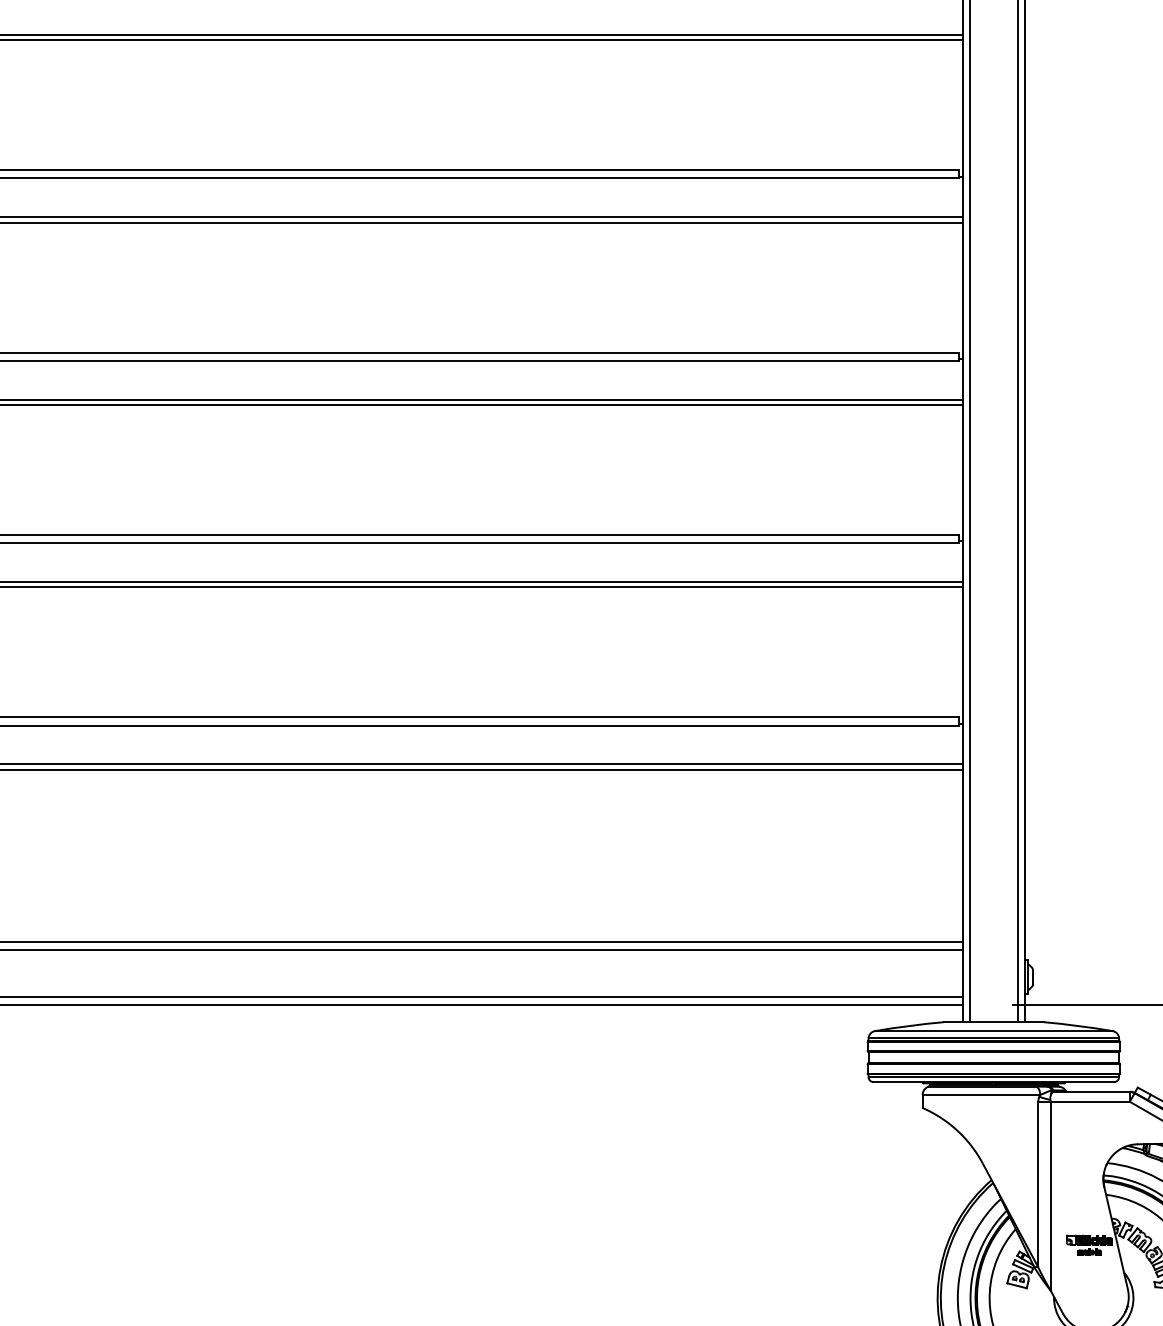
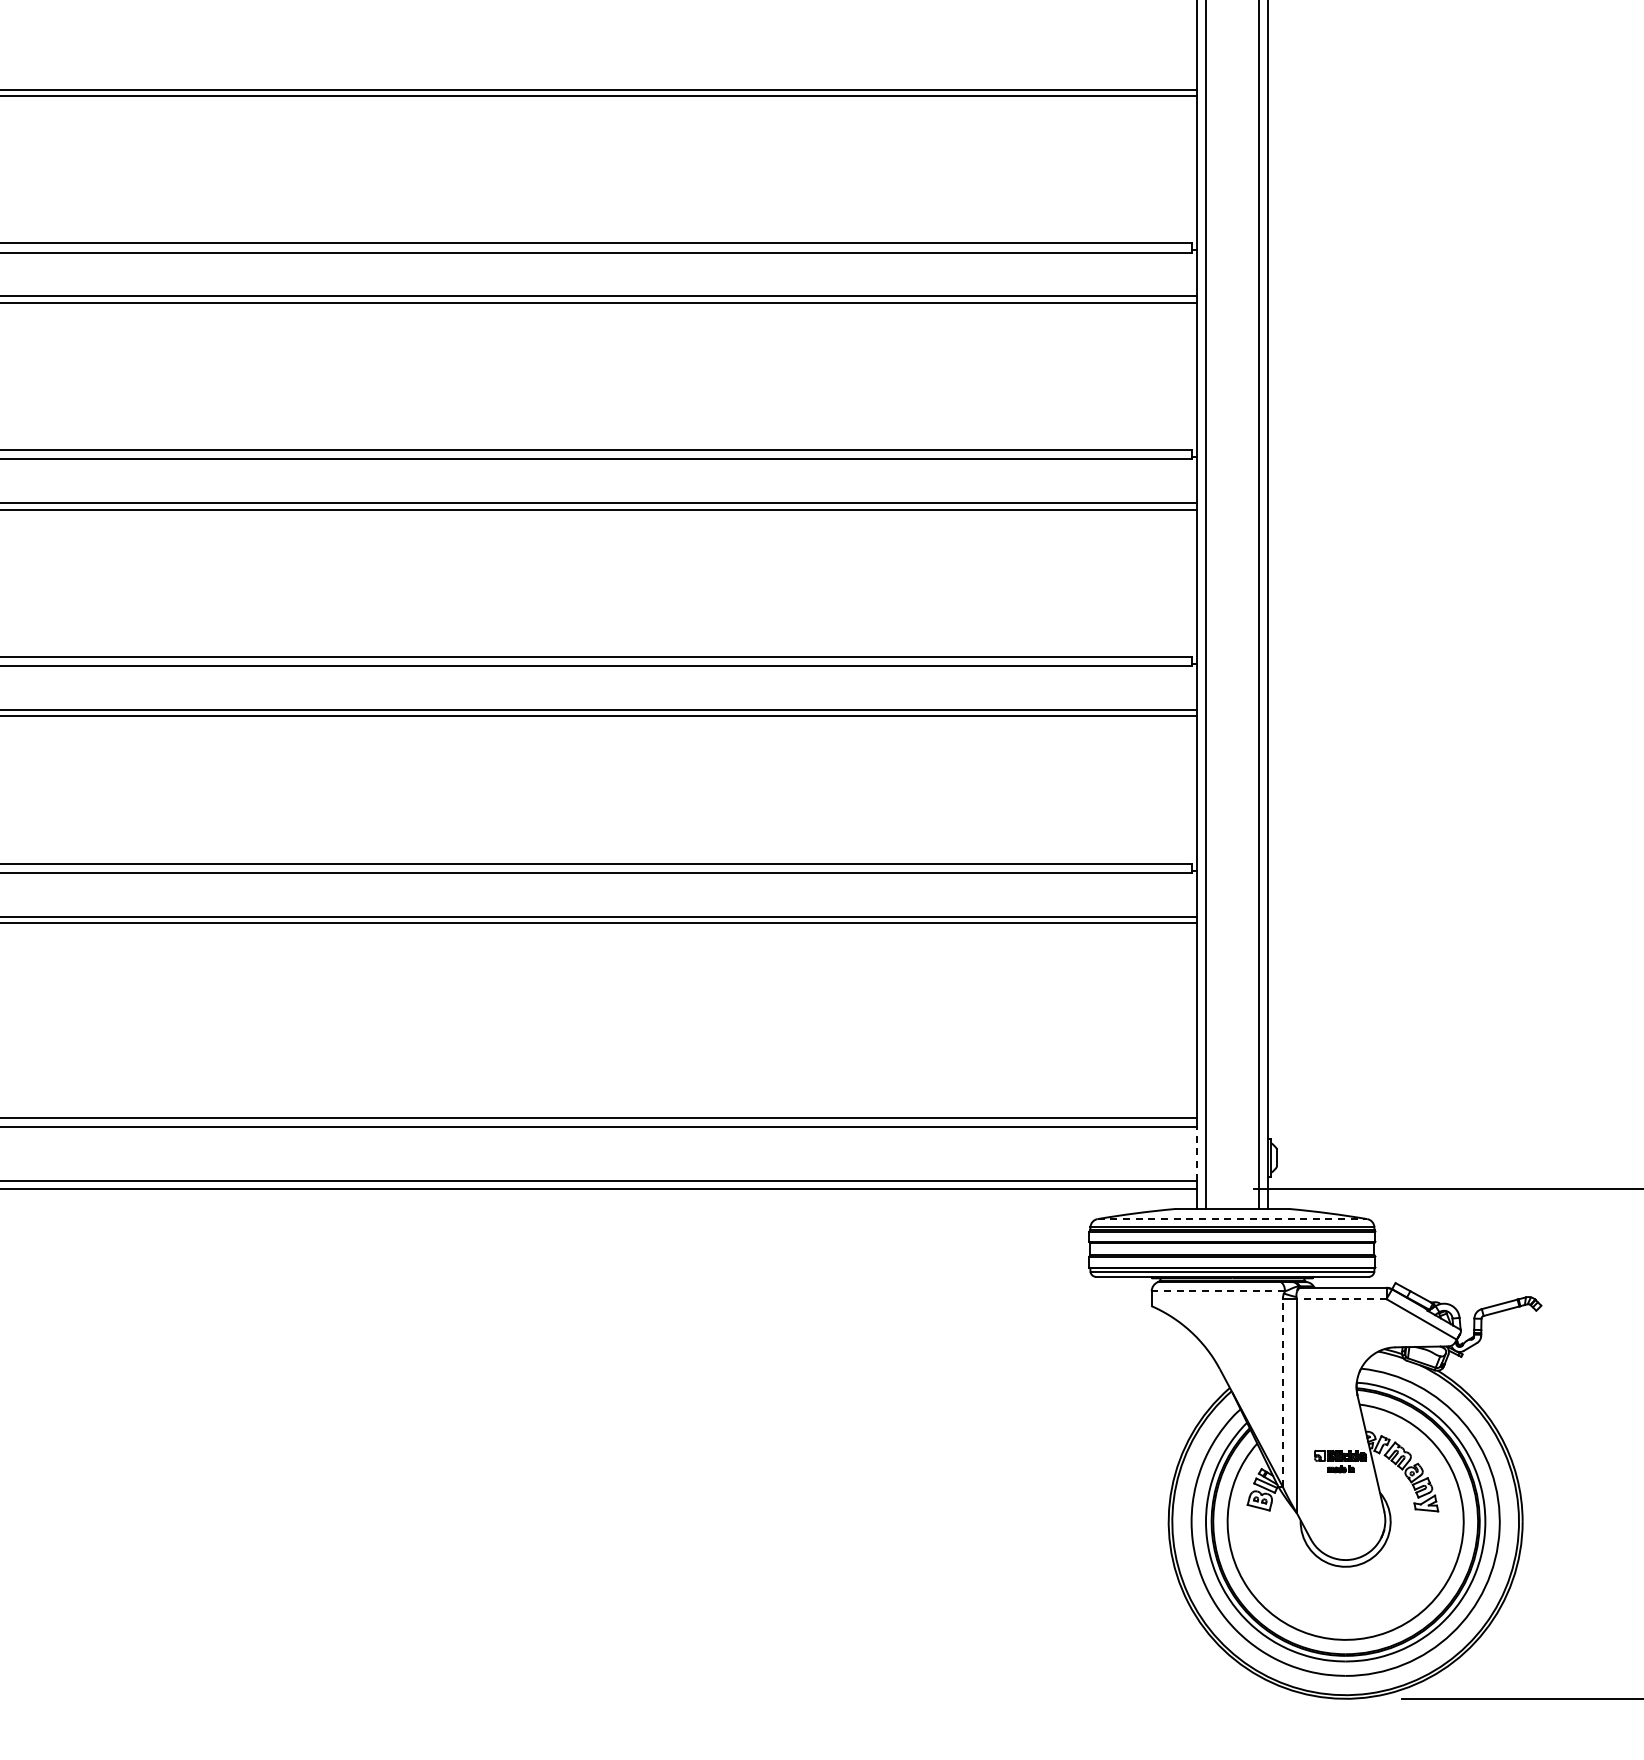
line: (963, 973) -> (1197, 1153), solid -> dashed
line: (993, 1031) -> (1232, 1219), solid -> dashed
line: (981, 1095) -> (1218, 1291), solid -> dashed
line: (1090, 1102) -> (1341, 1299), solid -> dashed
line: (1038, 1185) -> (1282, 1393), solid -> dashed

